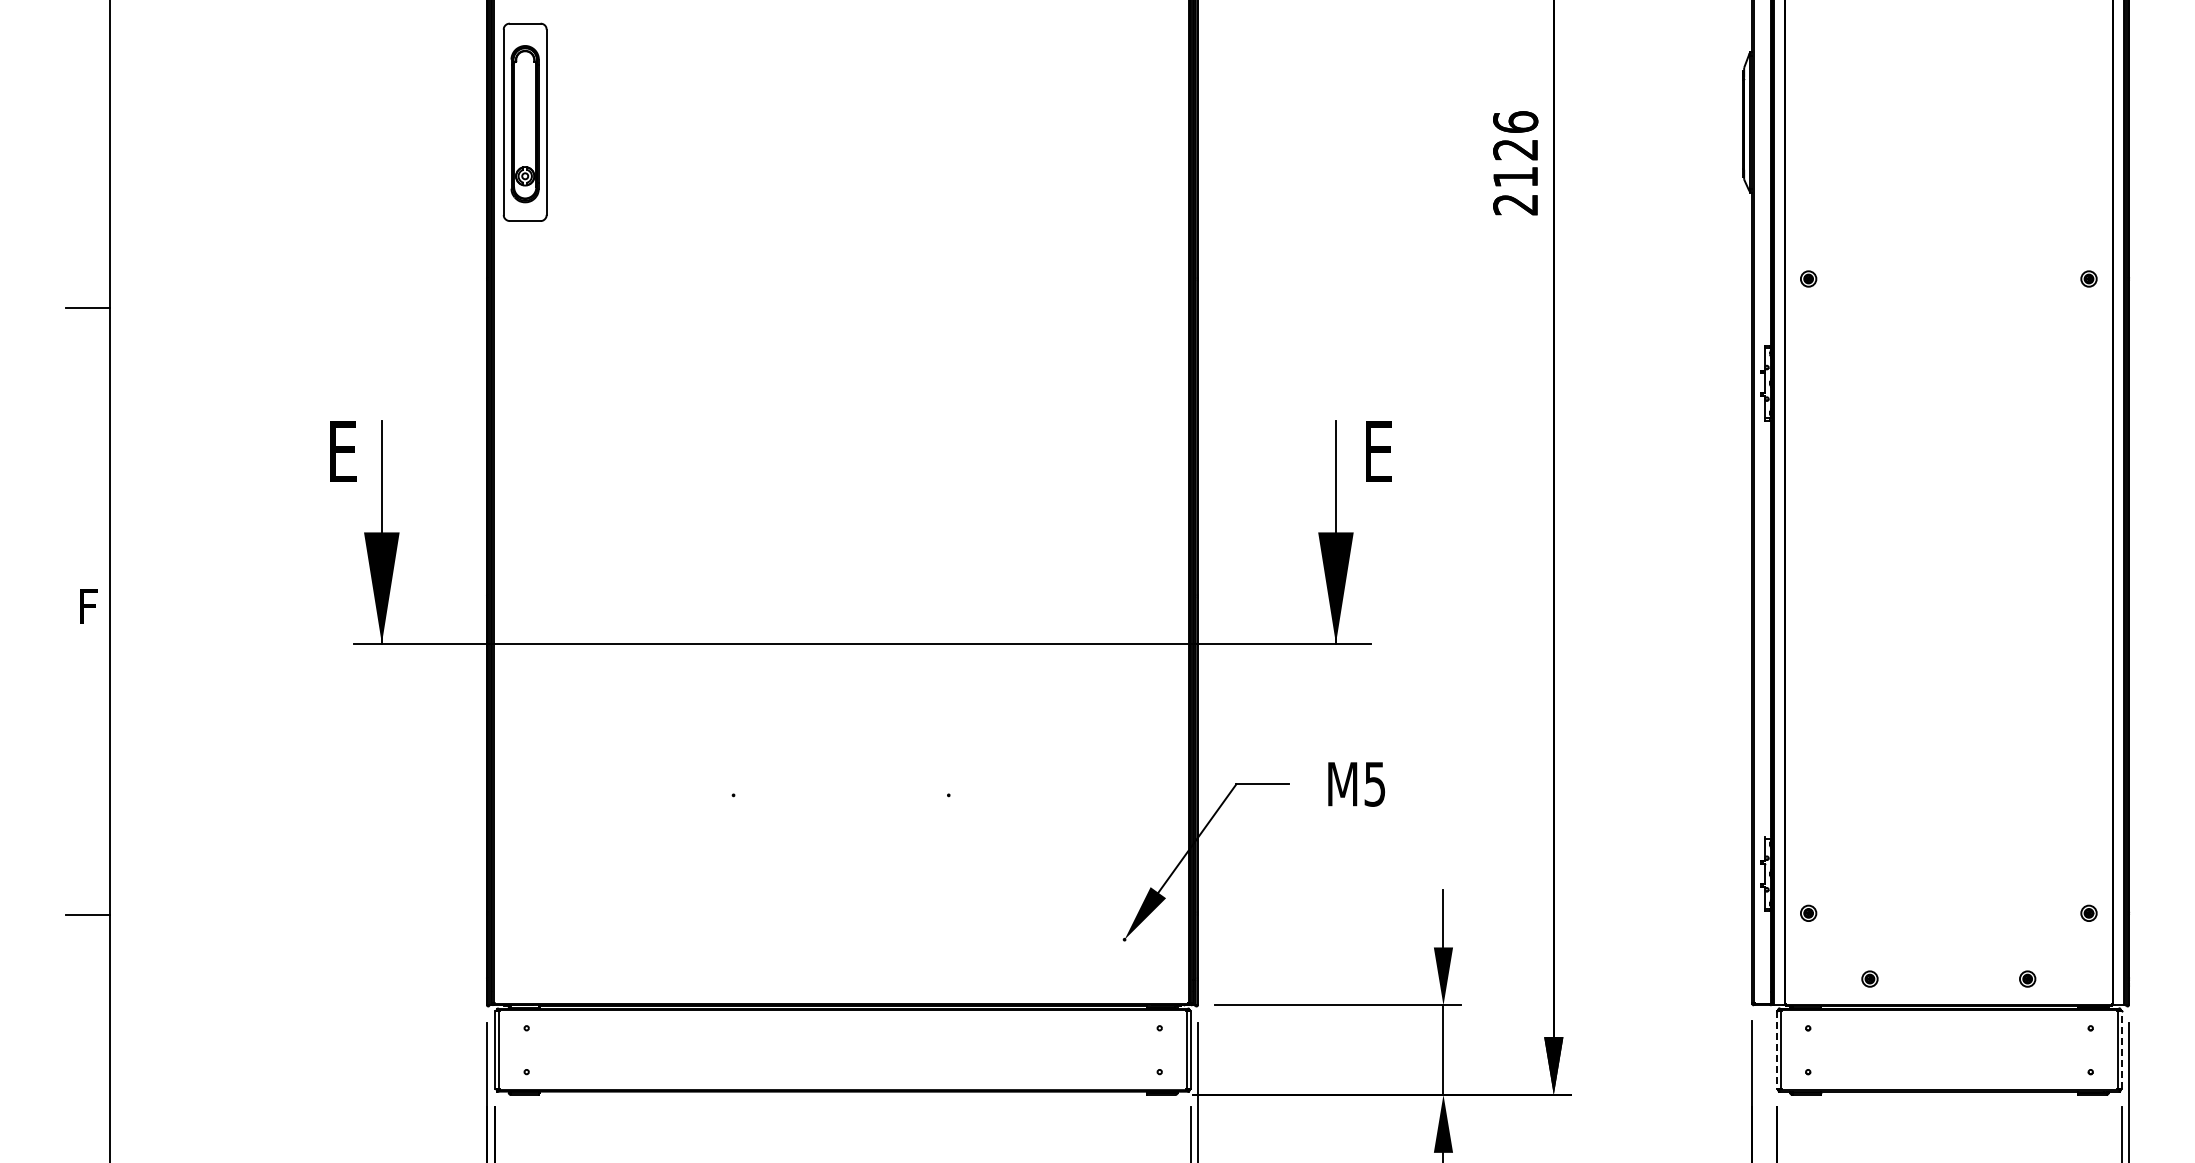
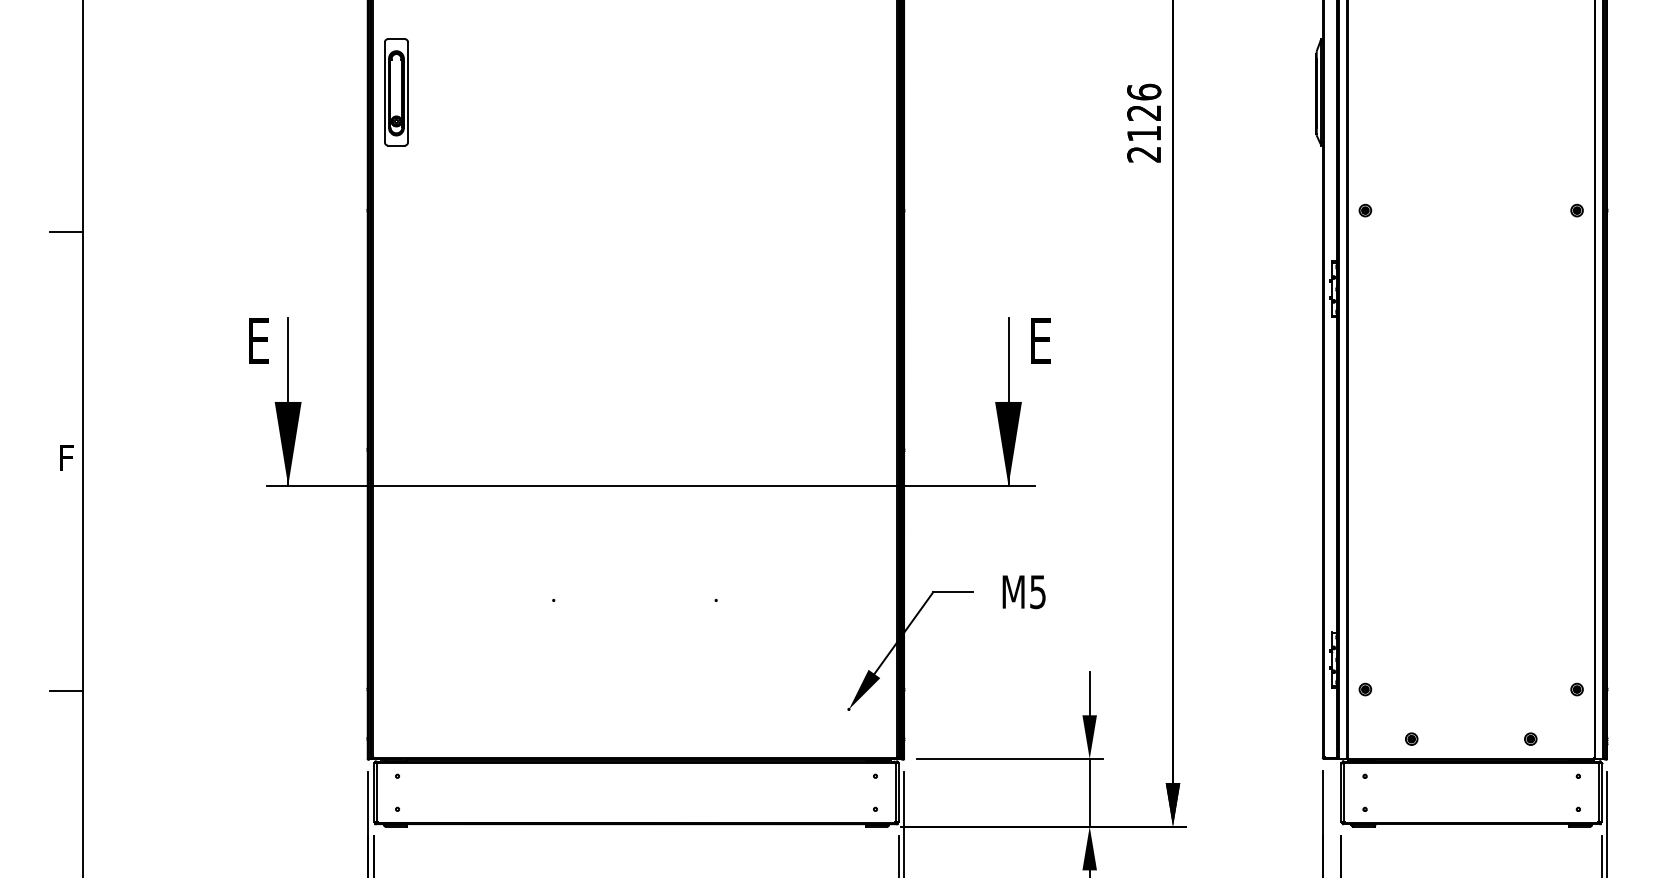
part: (525, 122) -> (396, 92), size x0.71
line: (2122, 1049) -> (1602, 792), dashed -> solid
line: (1776, 1050) -> (1341, 793), dashed -> solid

